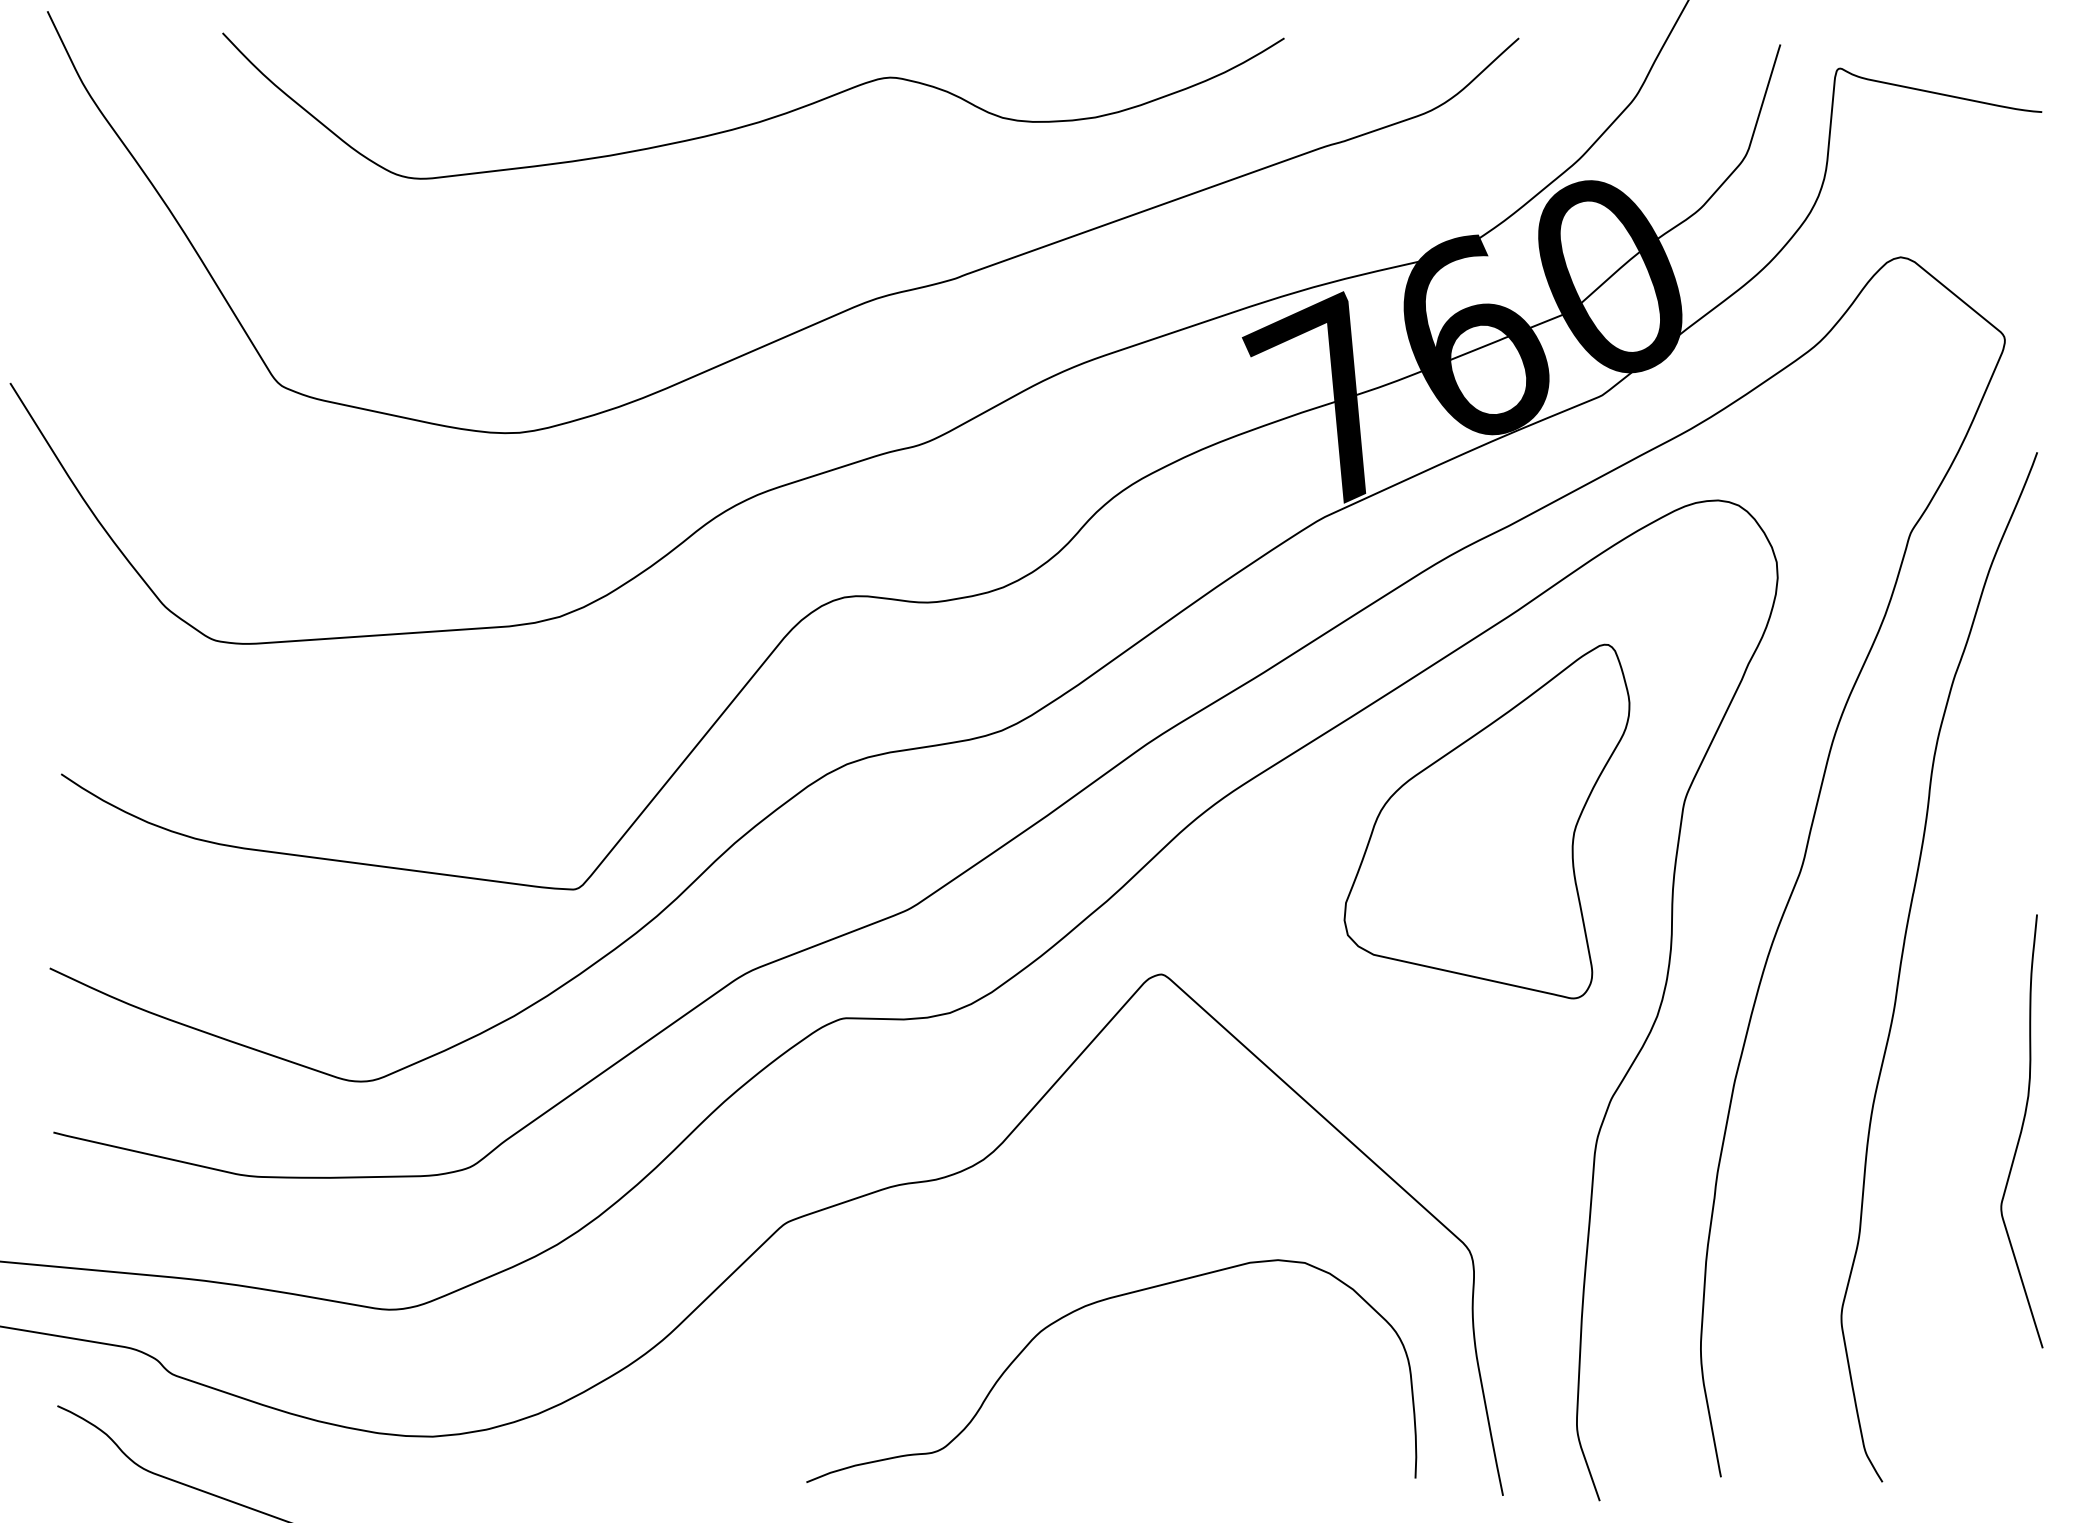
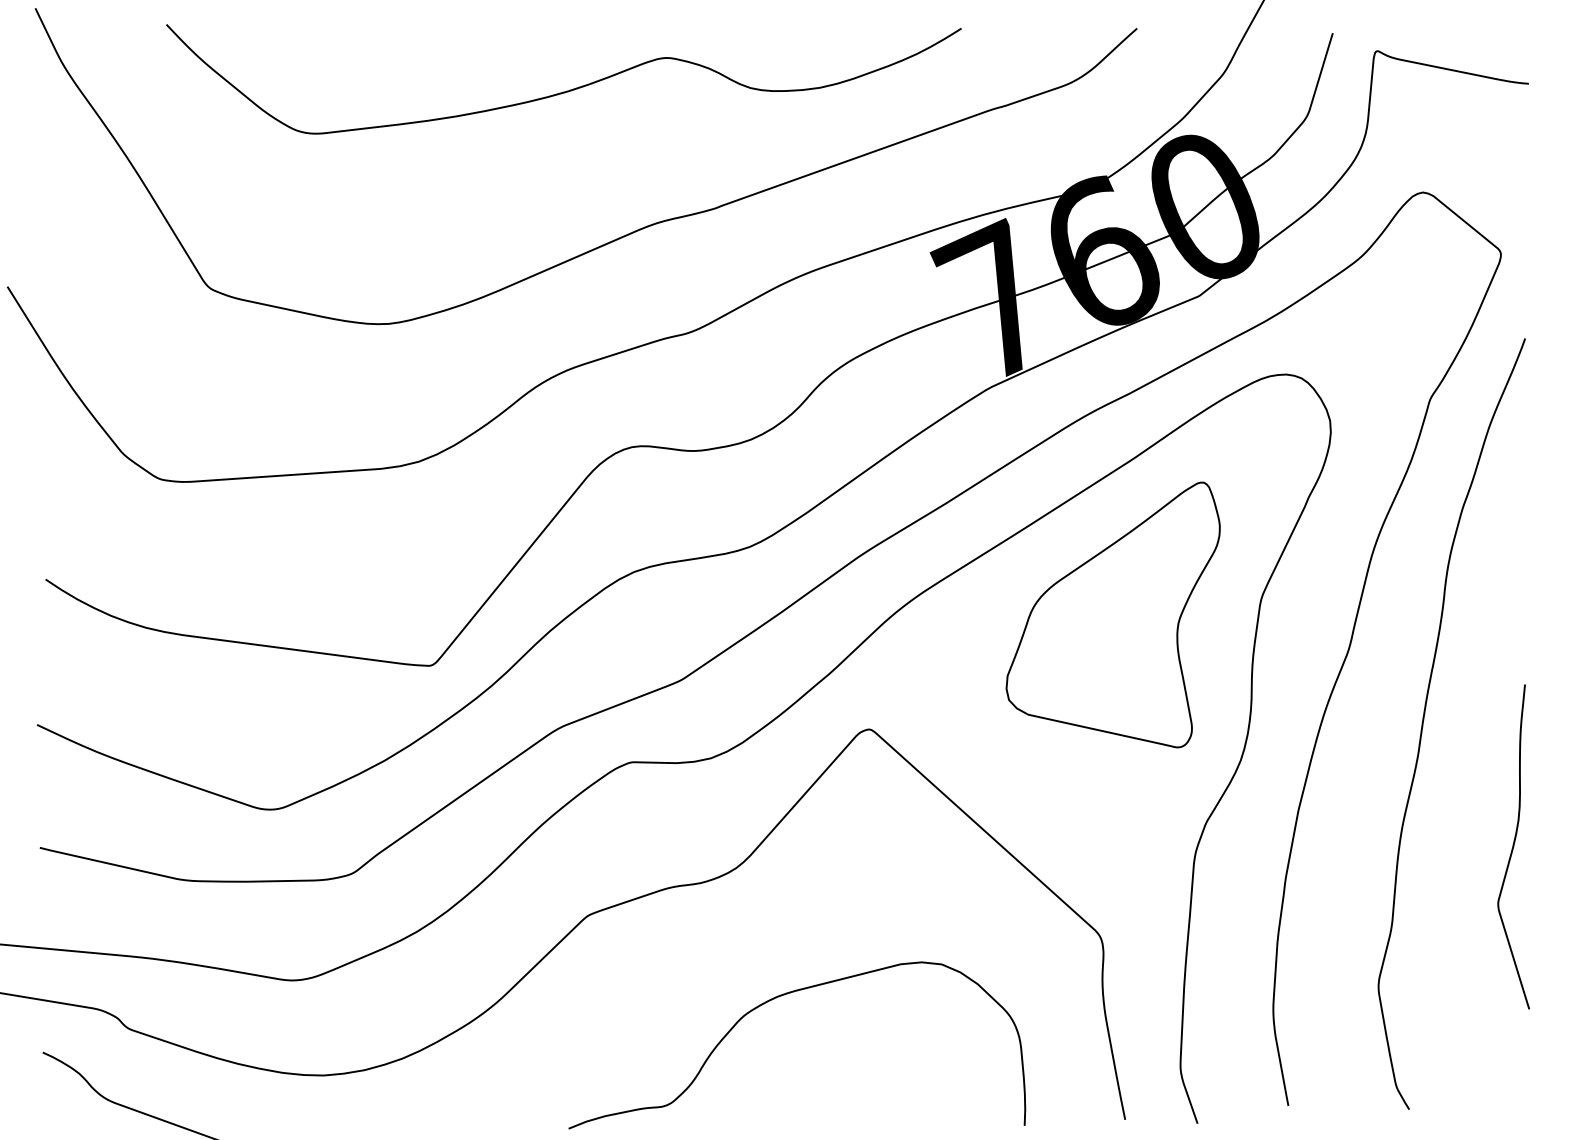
curve: (1081, 1309) -> (774, 999), moved

